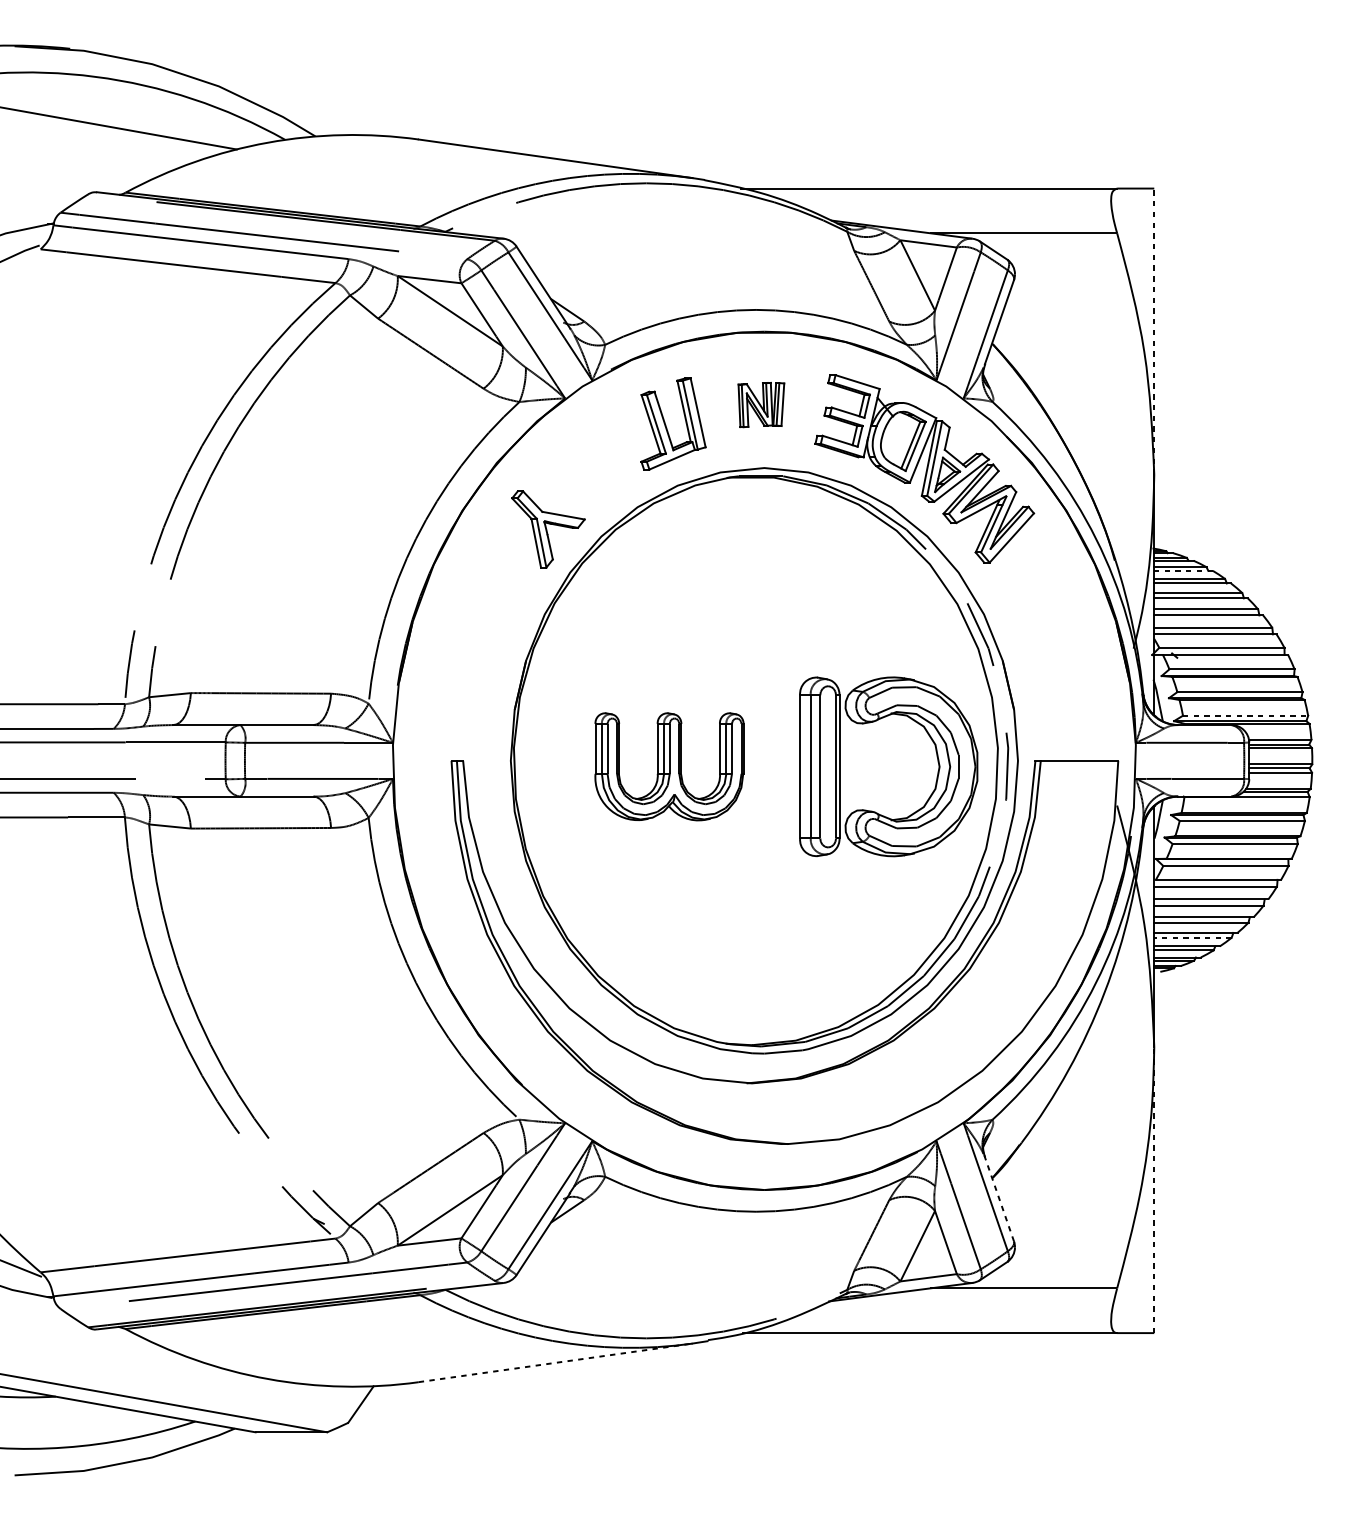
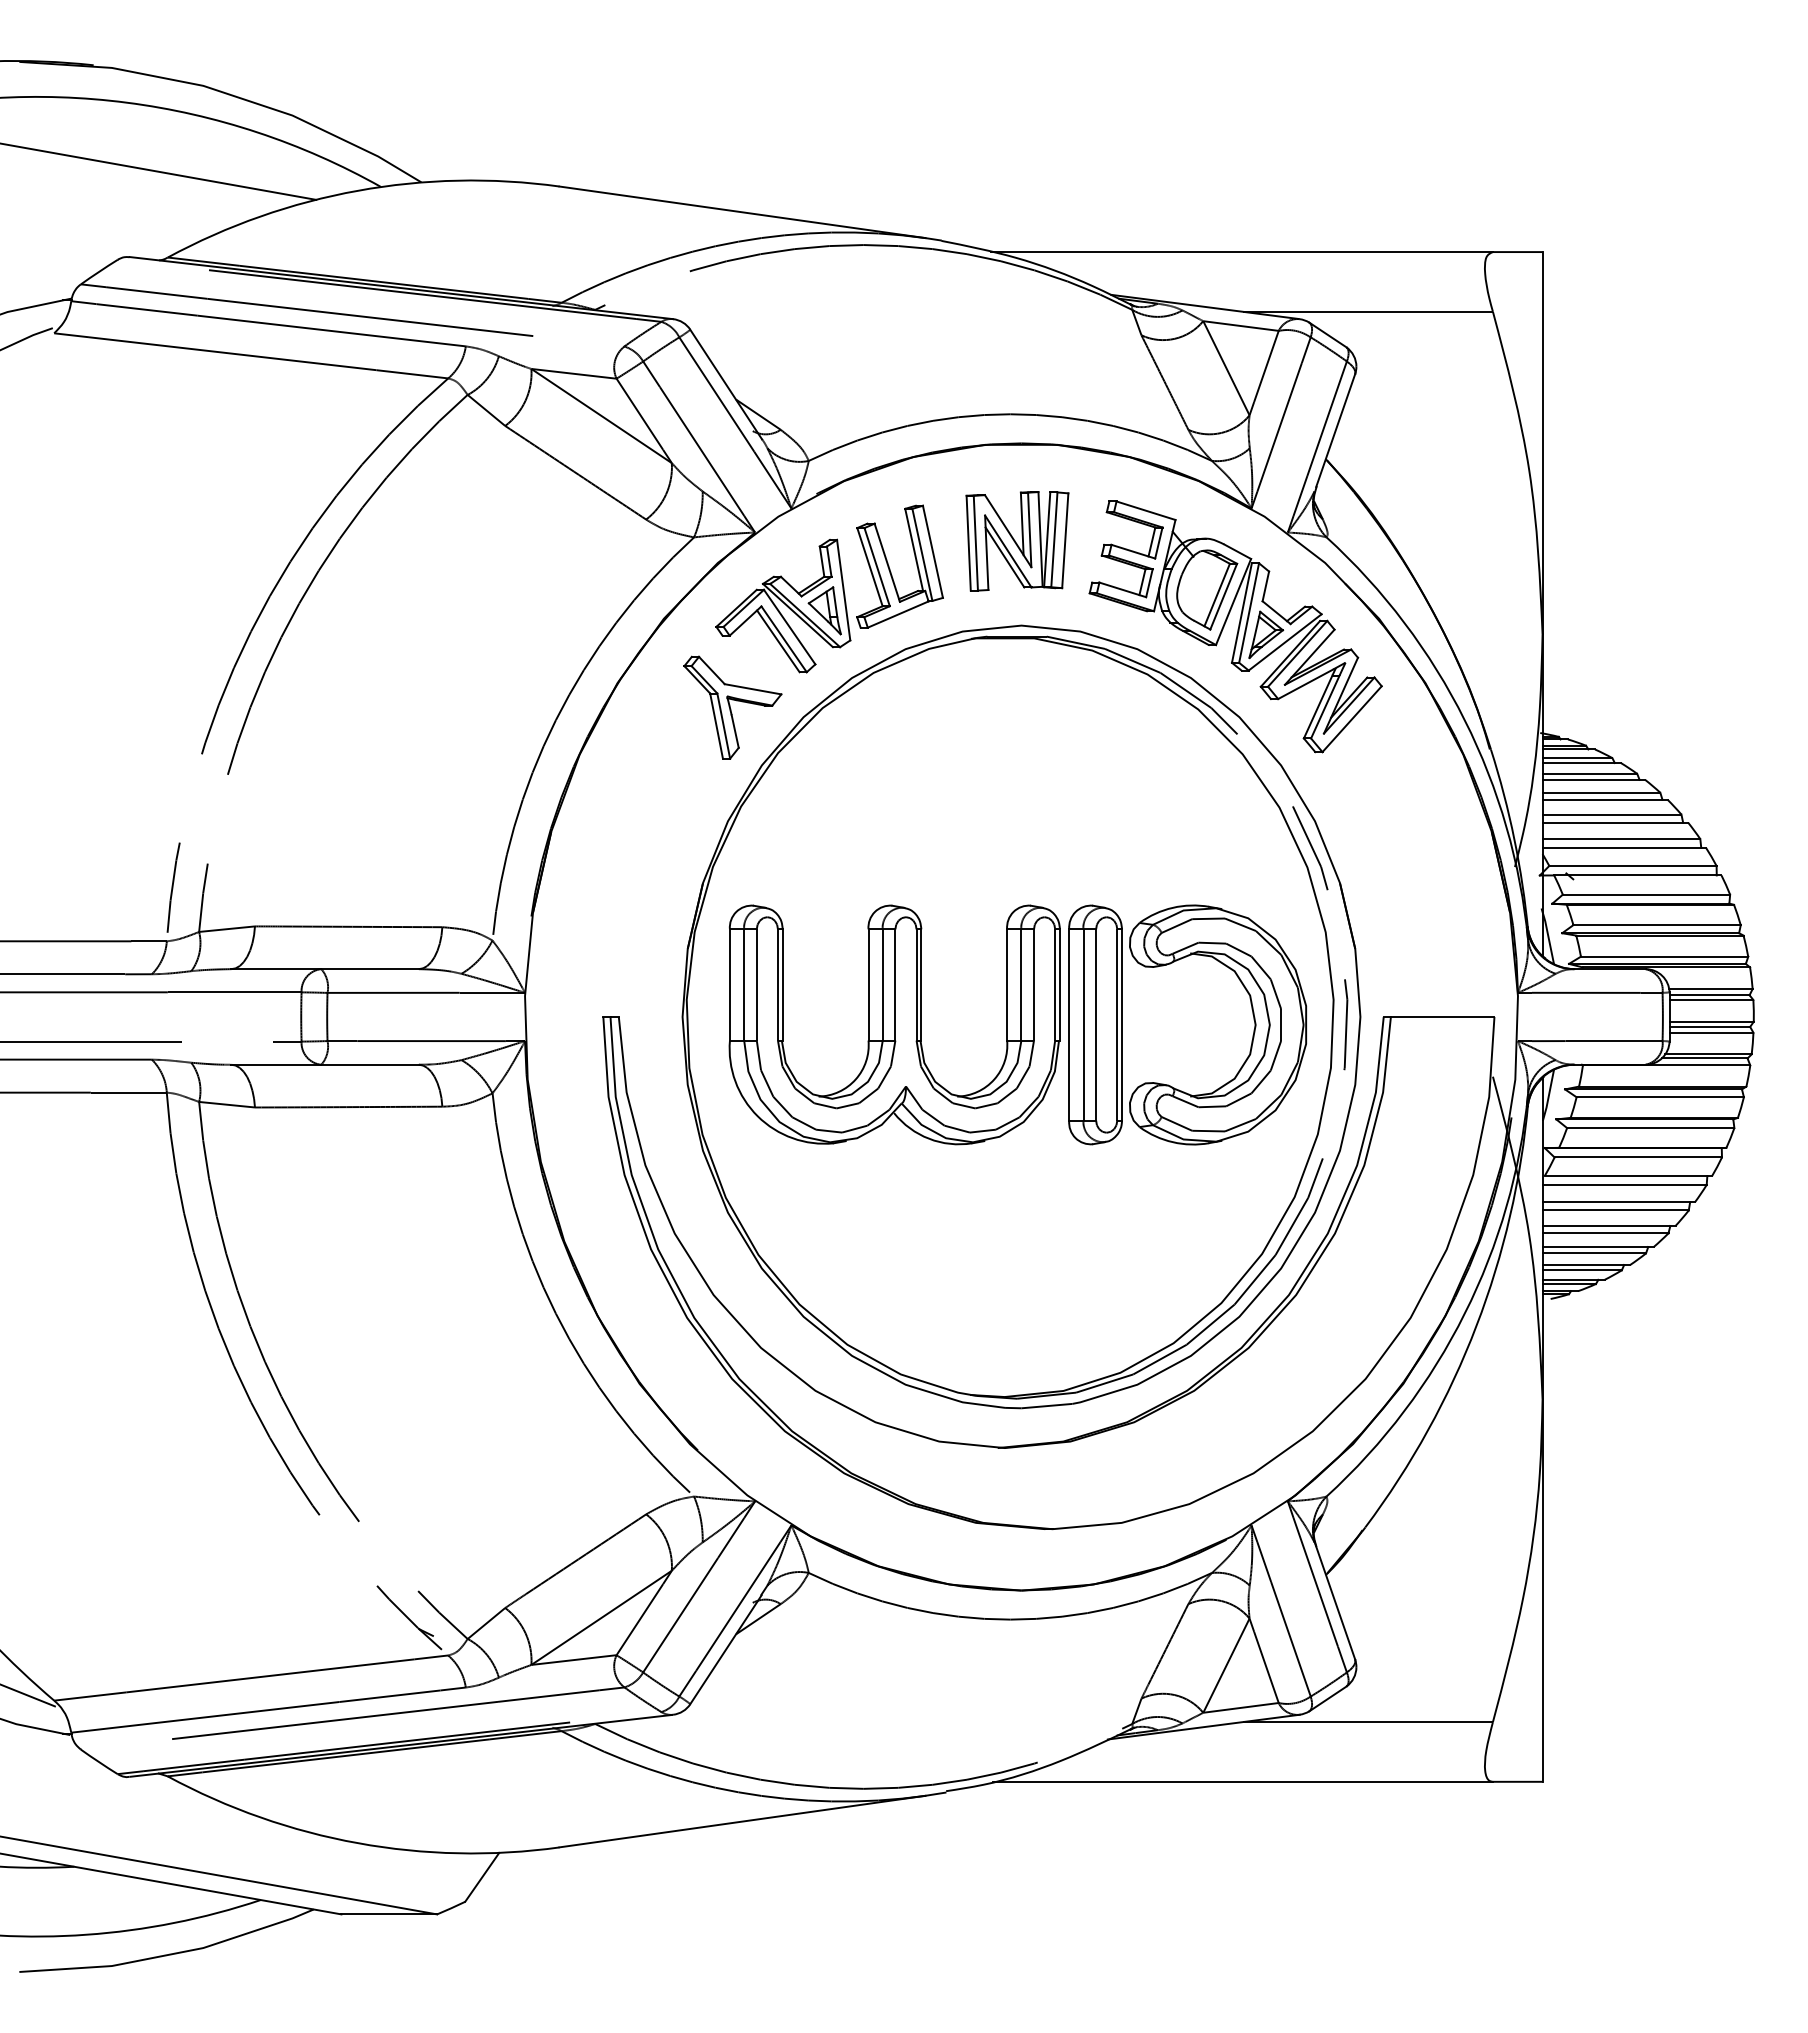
line: (1154, 331) -> (1542, 442), dashed -> solid
part: (761, 405) -> (1017, 541), size x1.67
part: (586, 452) -> (783, 605), added
line: (1183, 571) -> (1581, 763), dashed -> solid
line: (1245, 715) -> (1664, 956), dashed -> solid
part: (669, 766) -> (894, 1024), size x1.67
line: (1193, 937) -> (1594, 1253), dashed -> solid
line: (1154, 1189) -> (1542, 1590), dashed -> solid
line: (997, 1195) -> (1333, 1598), dashed -> solid
line: (555, 1362) -> (742, 1821), dashed -> solid

